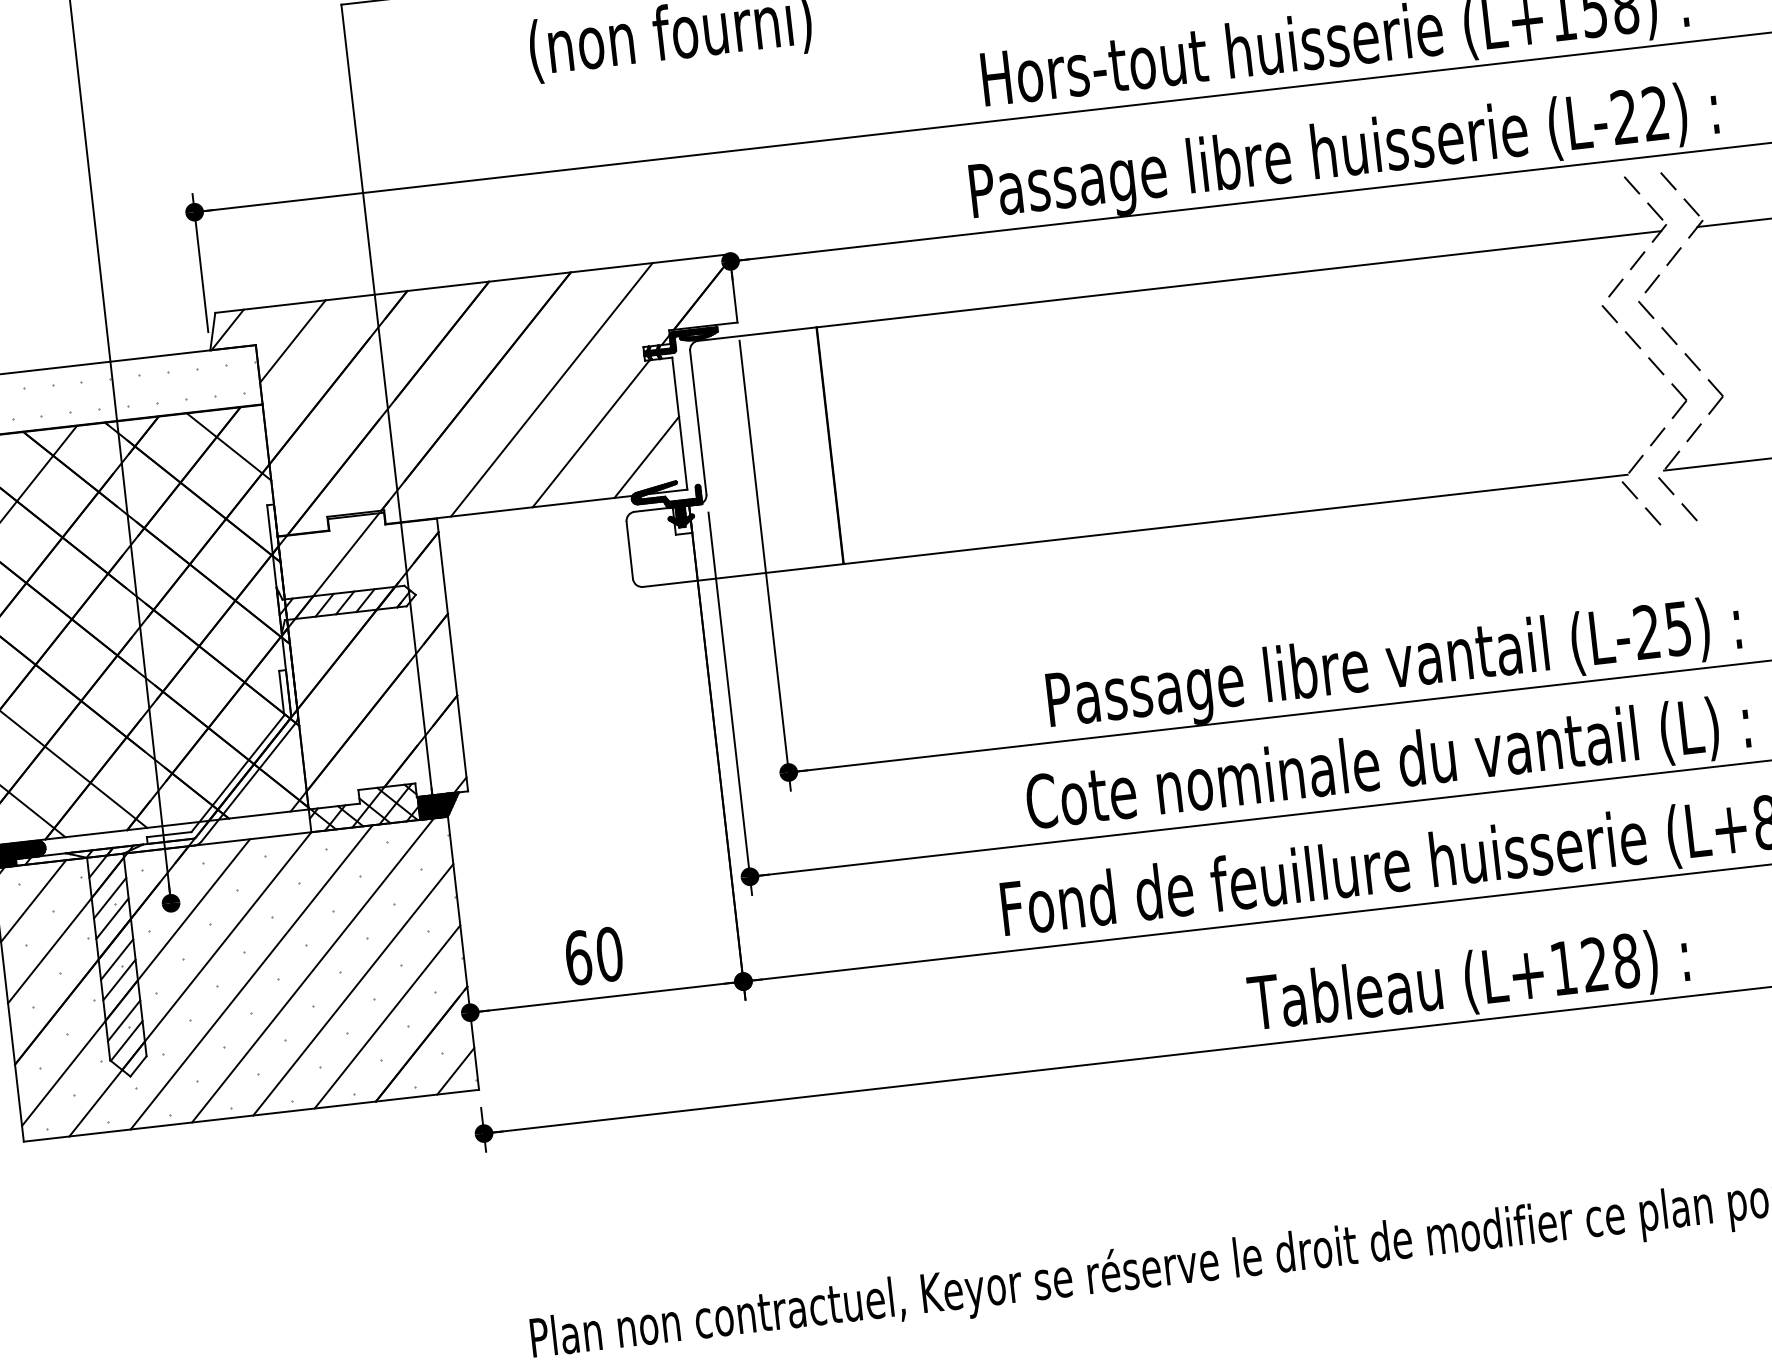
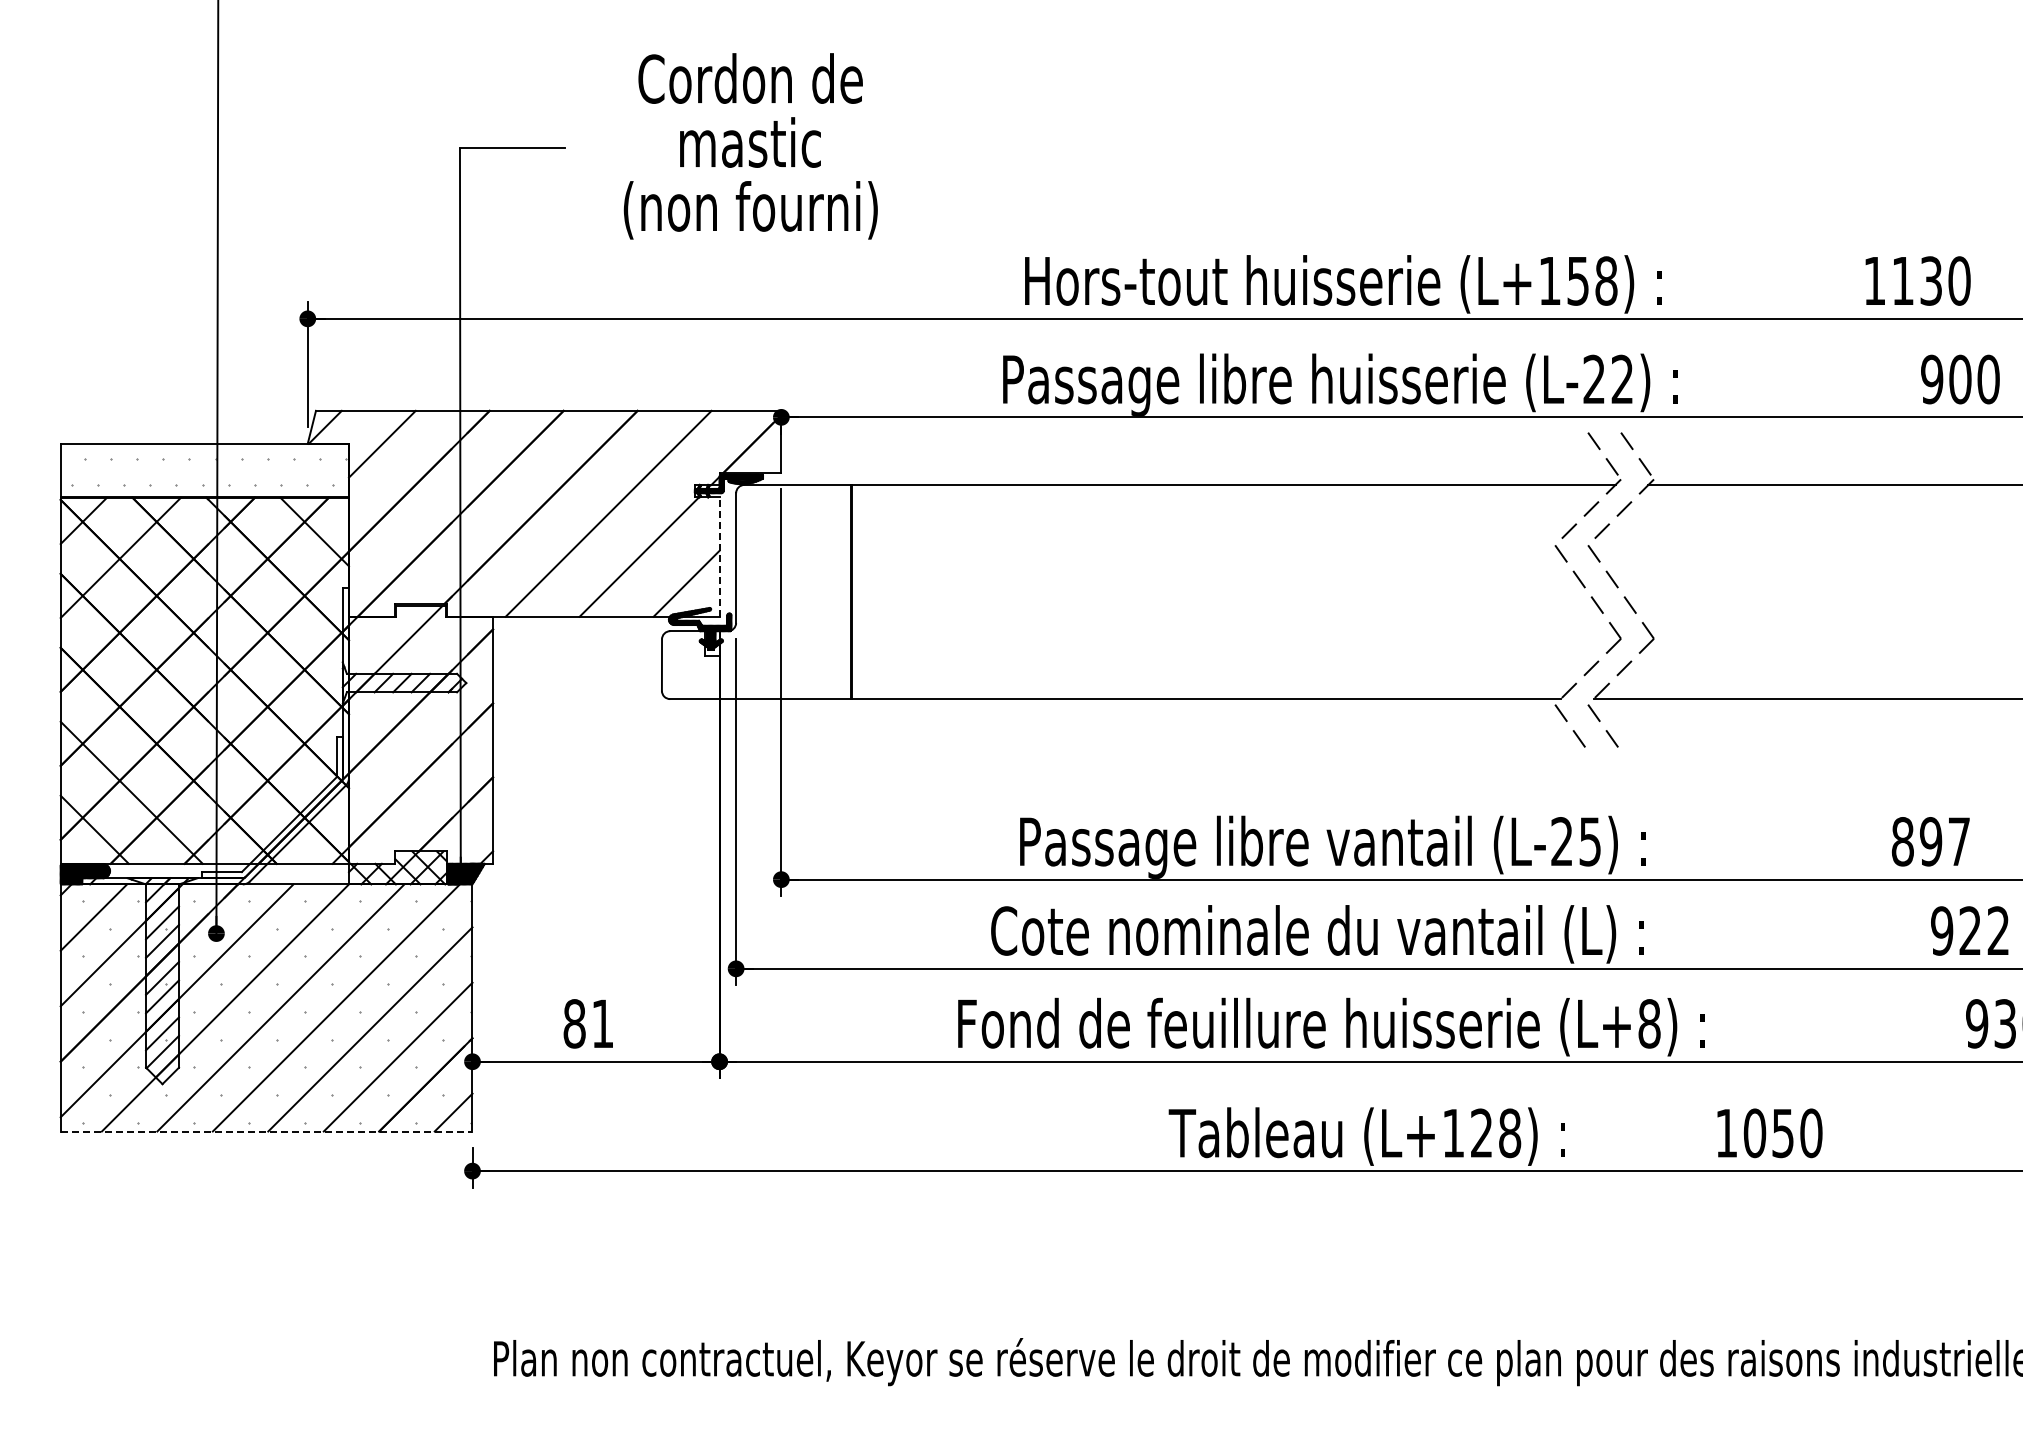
line: (679, 424) -> (719, 557), solid -> dashed
text: (593, 955) -> (588, 1023), 60 -> 81
line: (251, 1115) -> (266, 1131), solid -> dashed

